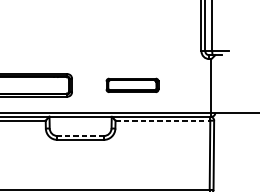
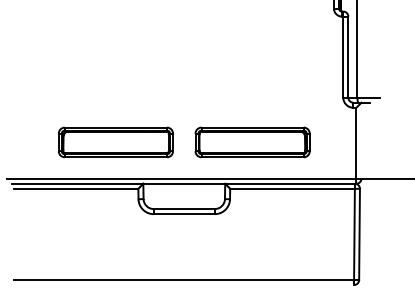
part: (132, 85) -> (252, 142), size x1.67
line: (163, 120) -> (293, 188), dashed -> solid
line: (80, 136) -> (184, 209), dashed -> solid

